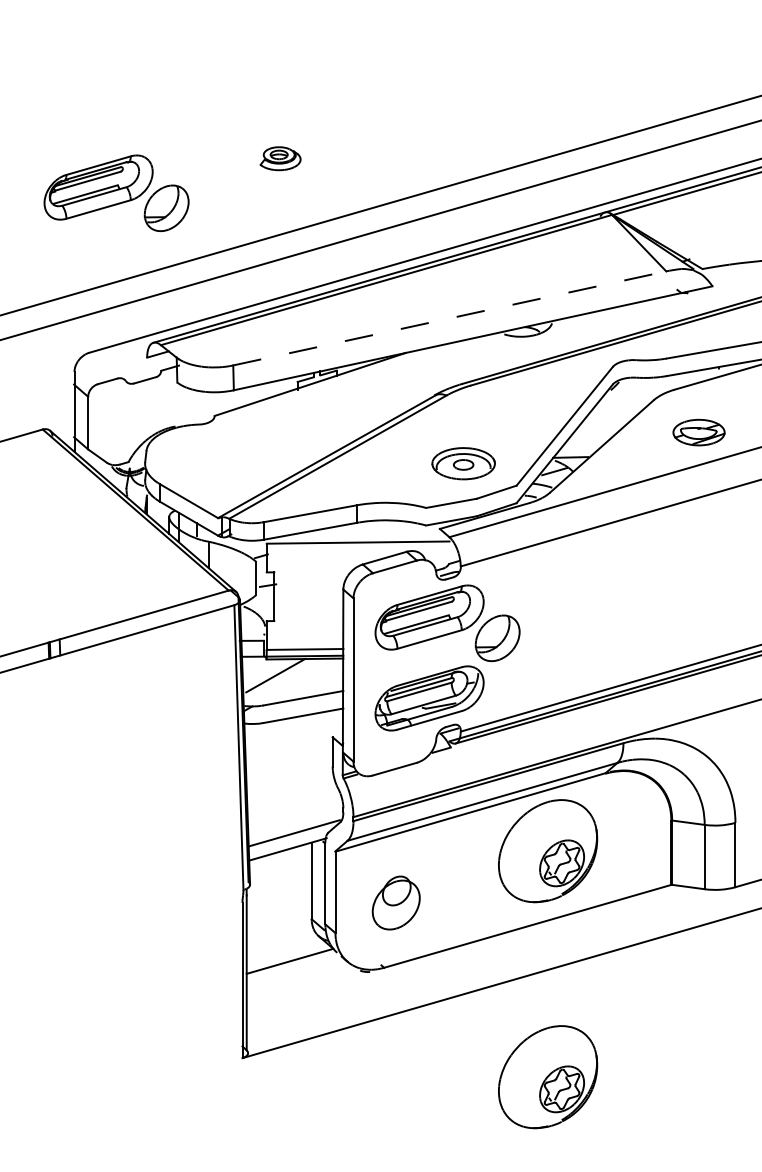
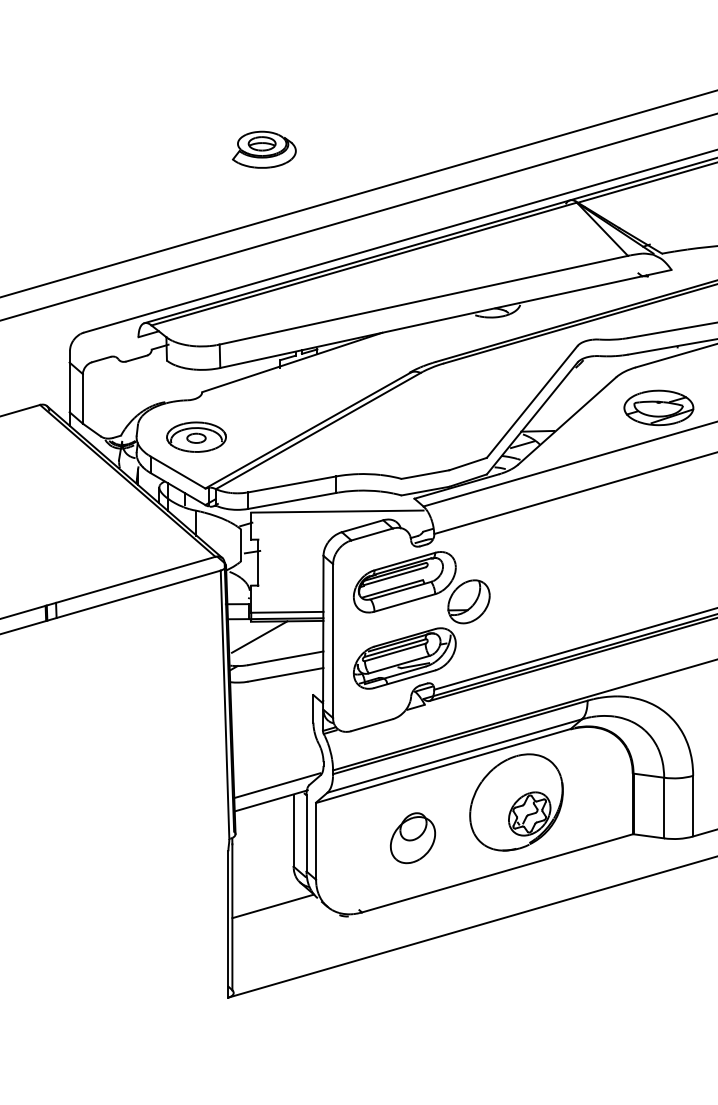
part: (280, 158) -> (264, 149), size x1.67
part: (116, 193) -> (109, 182), removed
line: (449, 318) -> (423, 300), dashed -> solid
part: (698, 432) -> (658, 407), size x1.43
part: (463, 463) -> (196, 437), moved
part: (395, 902) -> (412, 837), moved
part: (548, 1077) -> (516, 1015), removed

